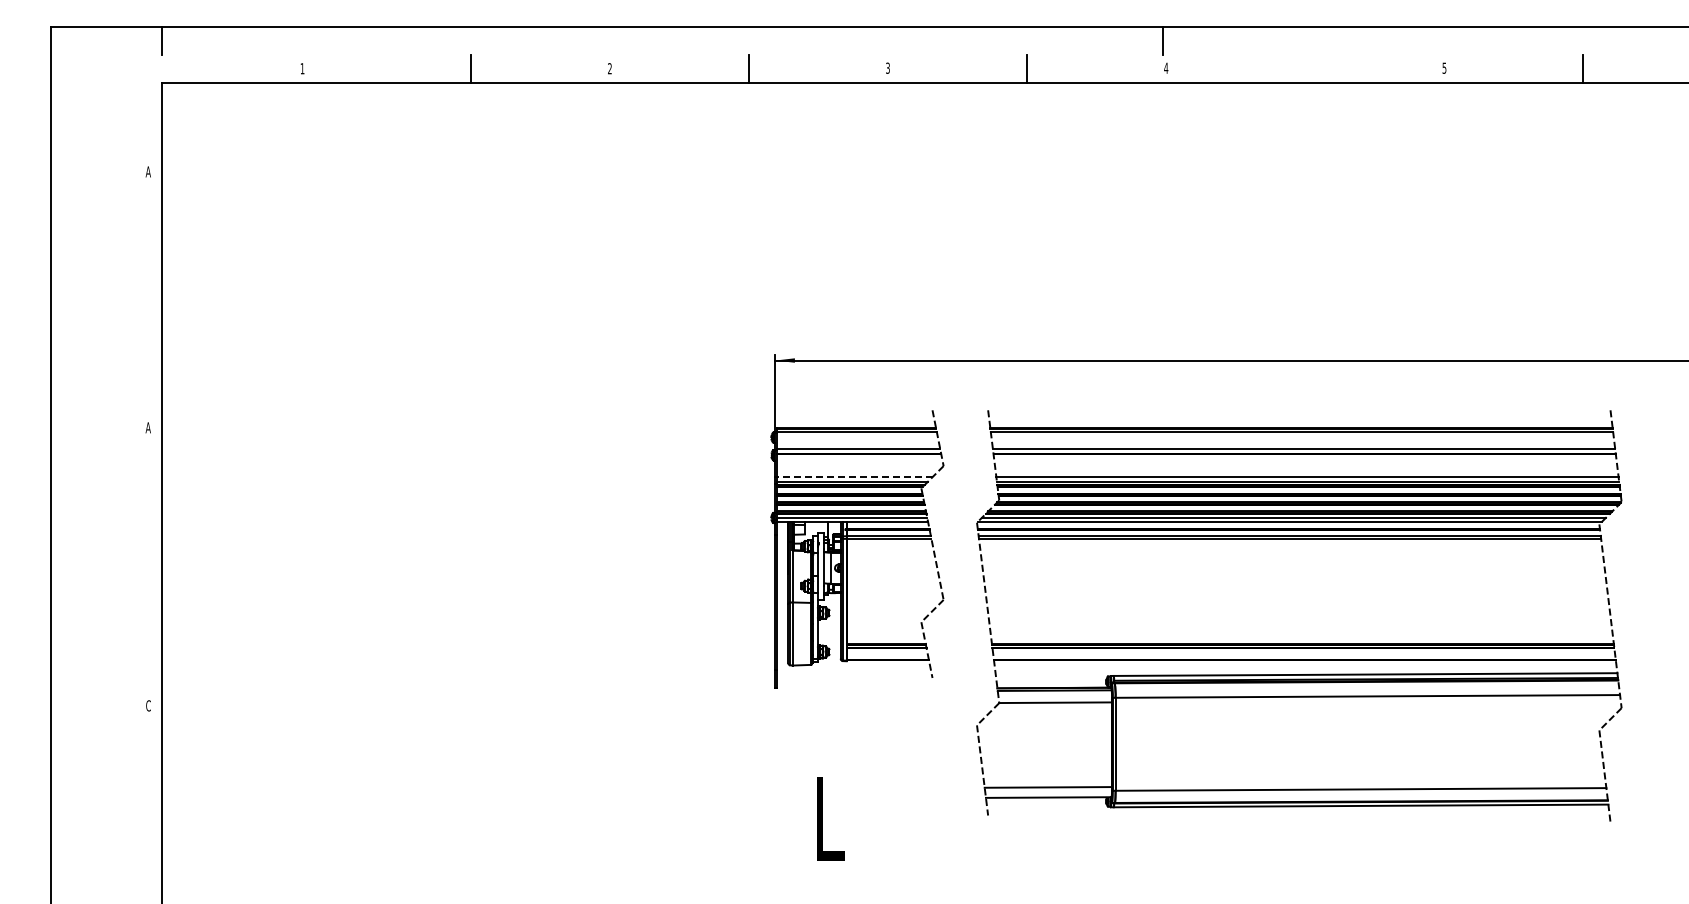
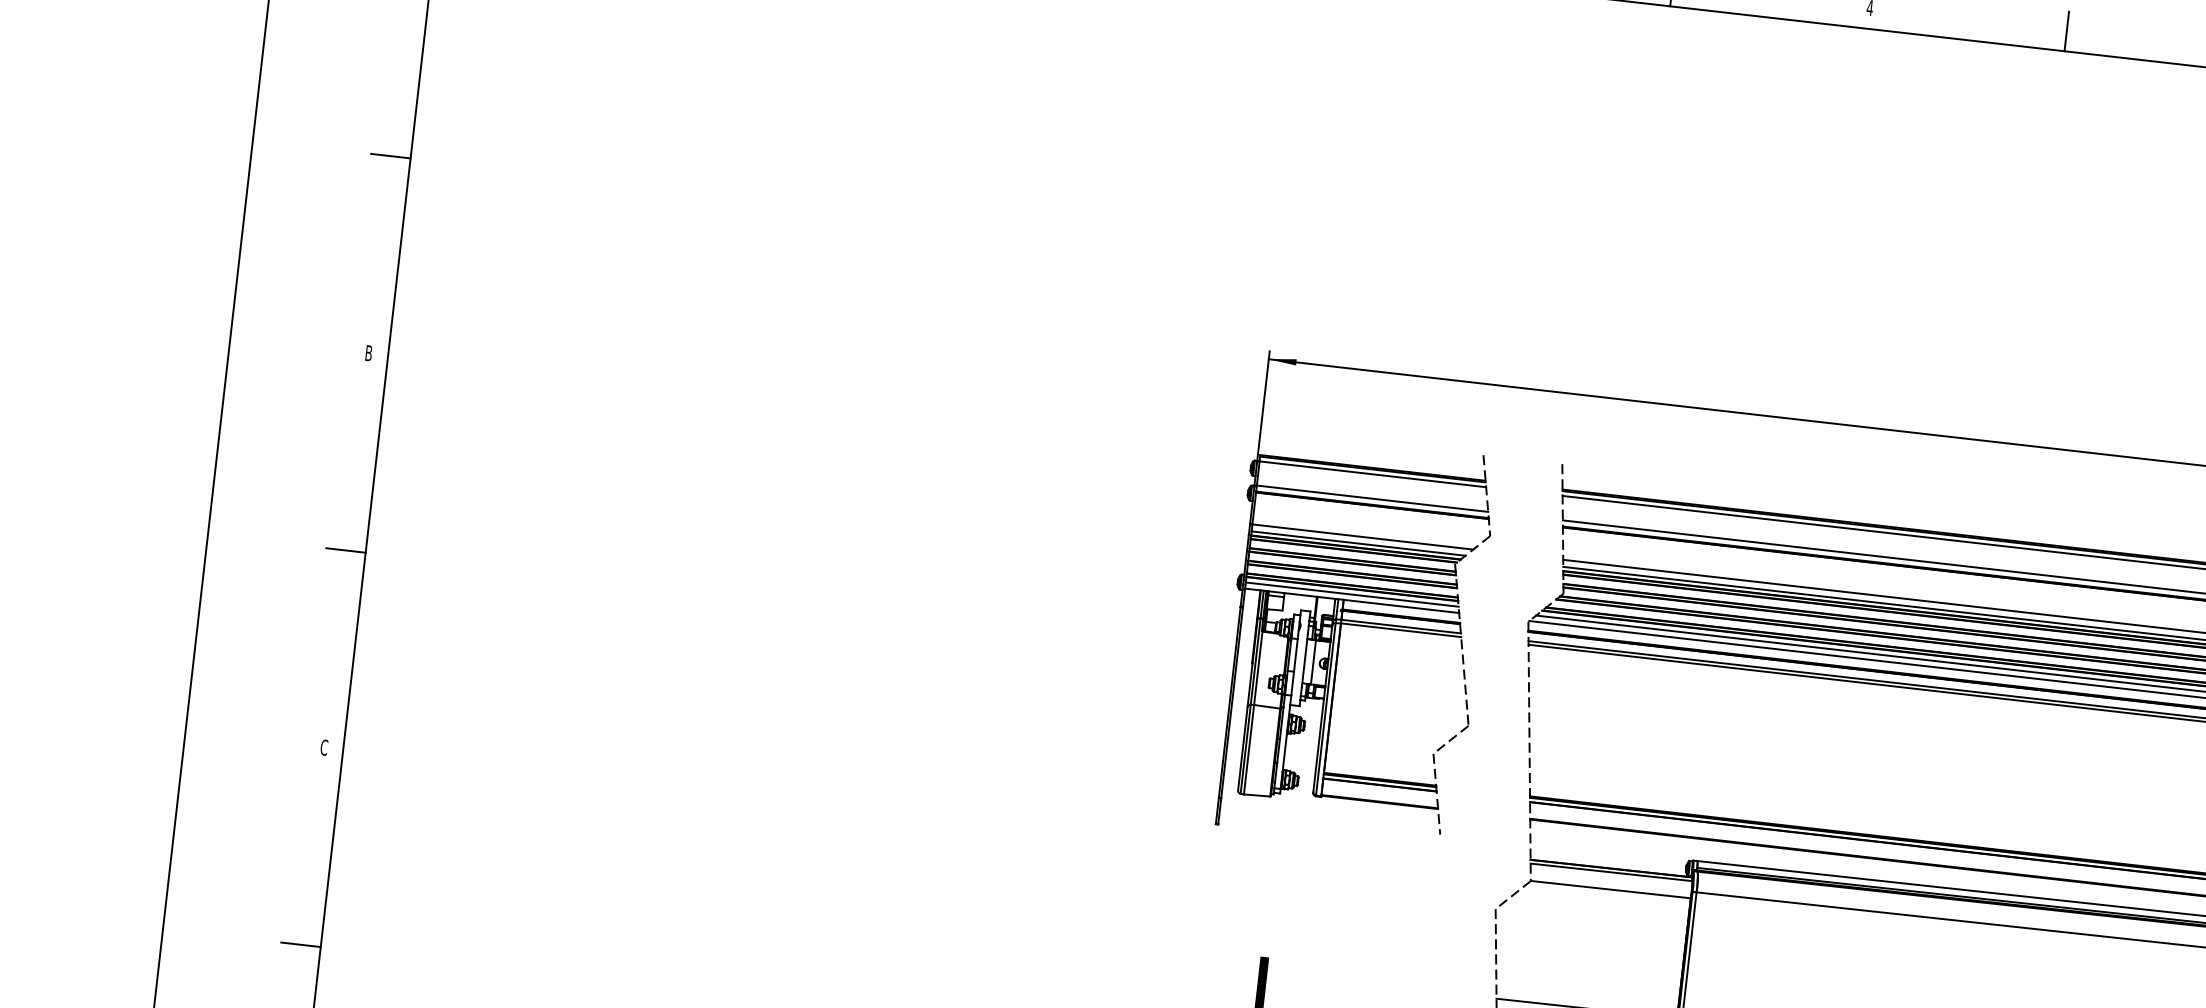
line: (1305, 68) -> (2067, 30), added
line: (147, 288) -> (390, 155), added
text: (147, 427) -> (367, 352), A -> B
line: (855, 476) -> (1363, 536), dashed -> solid
line: (147, 566) -> (345, 549), added
line: (147, 845) -> (300, 945), added

